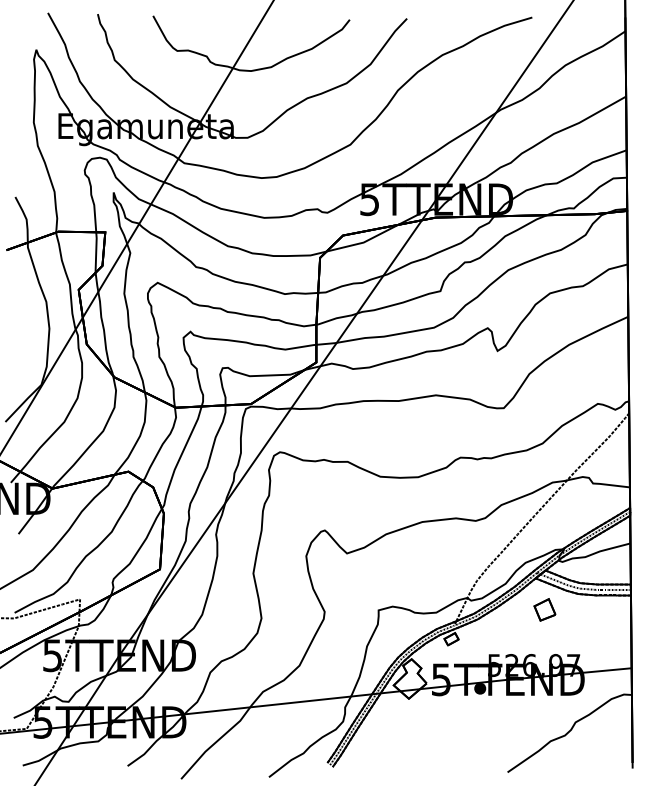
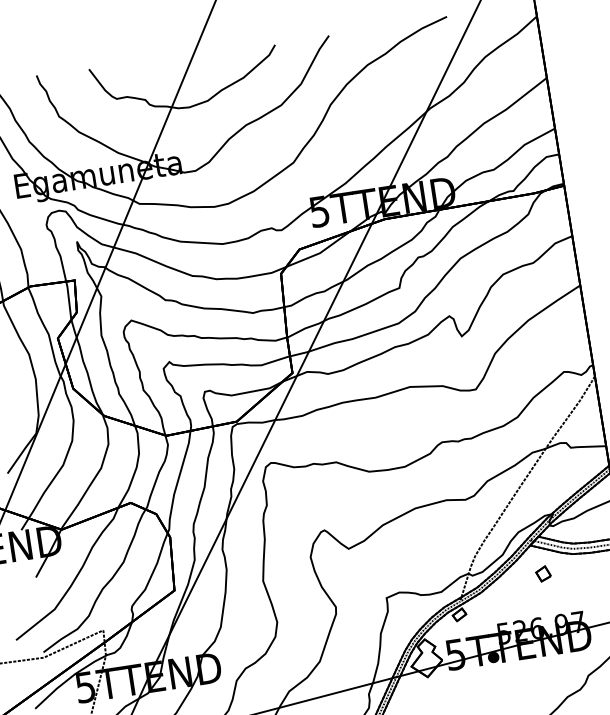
part: (544, 609) -> (543, 573), size x0.7

